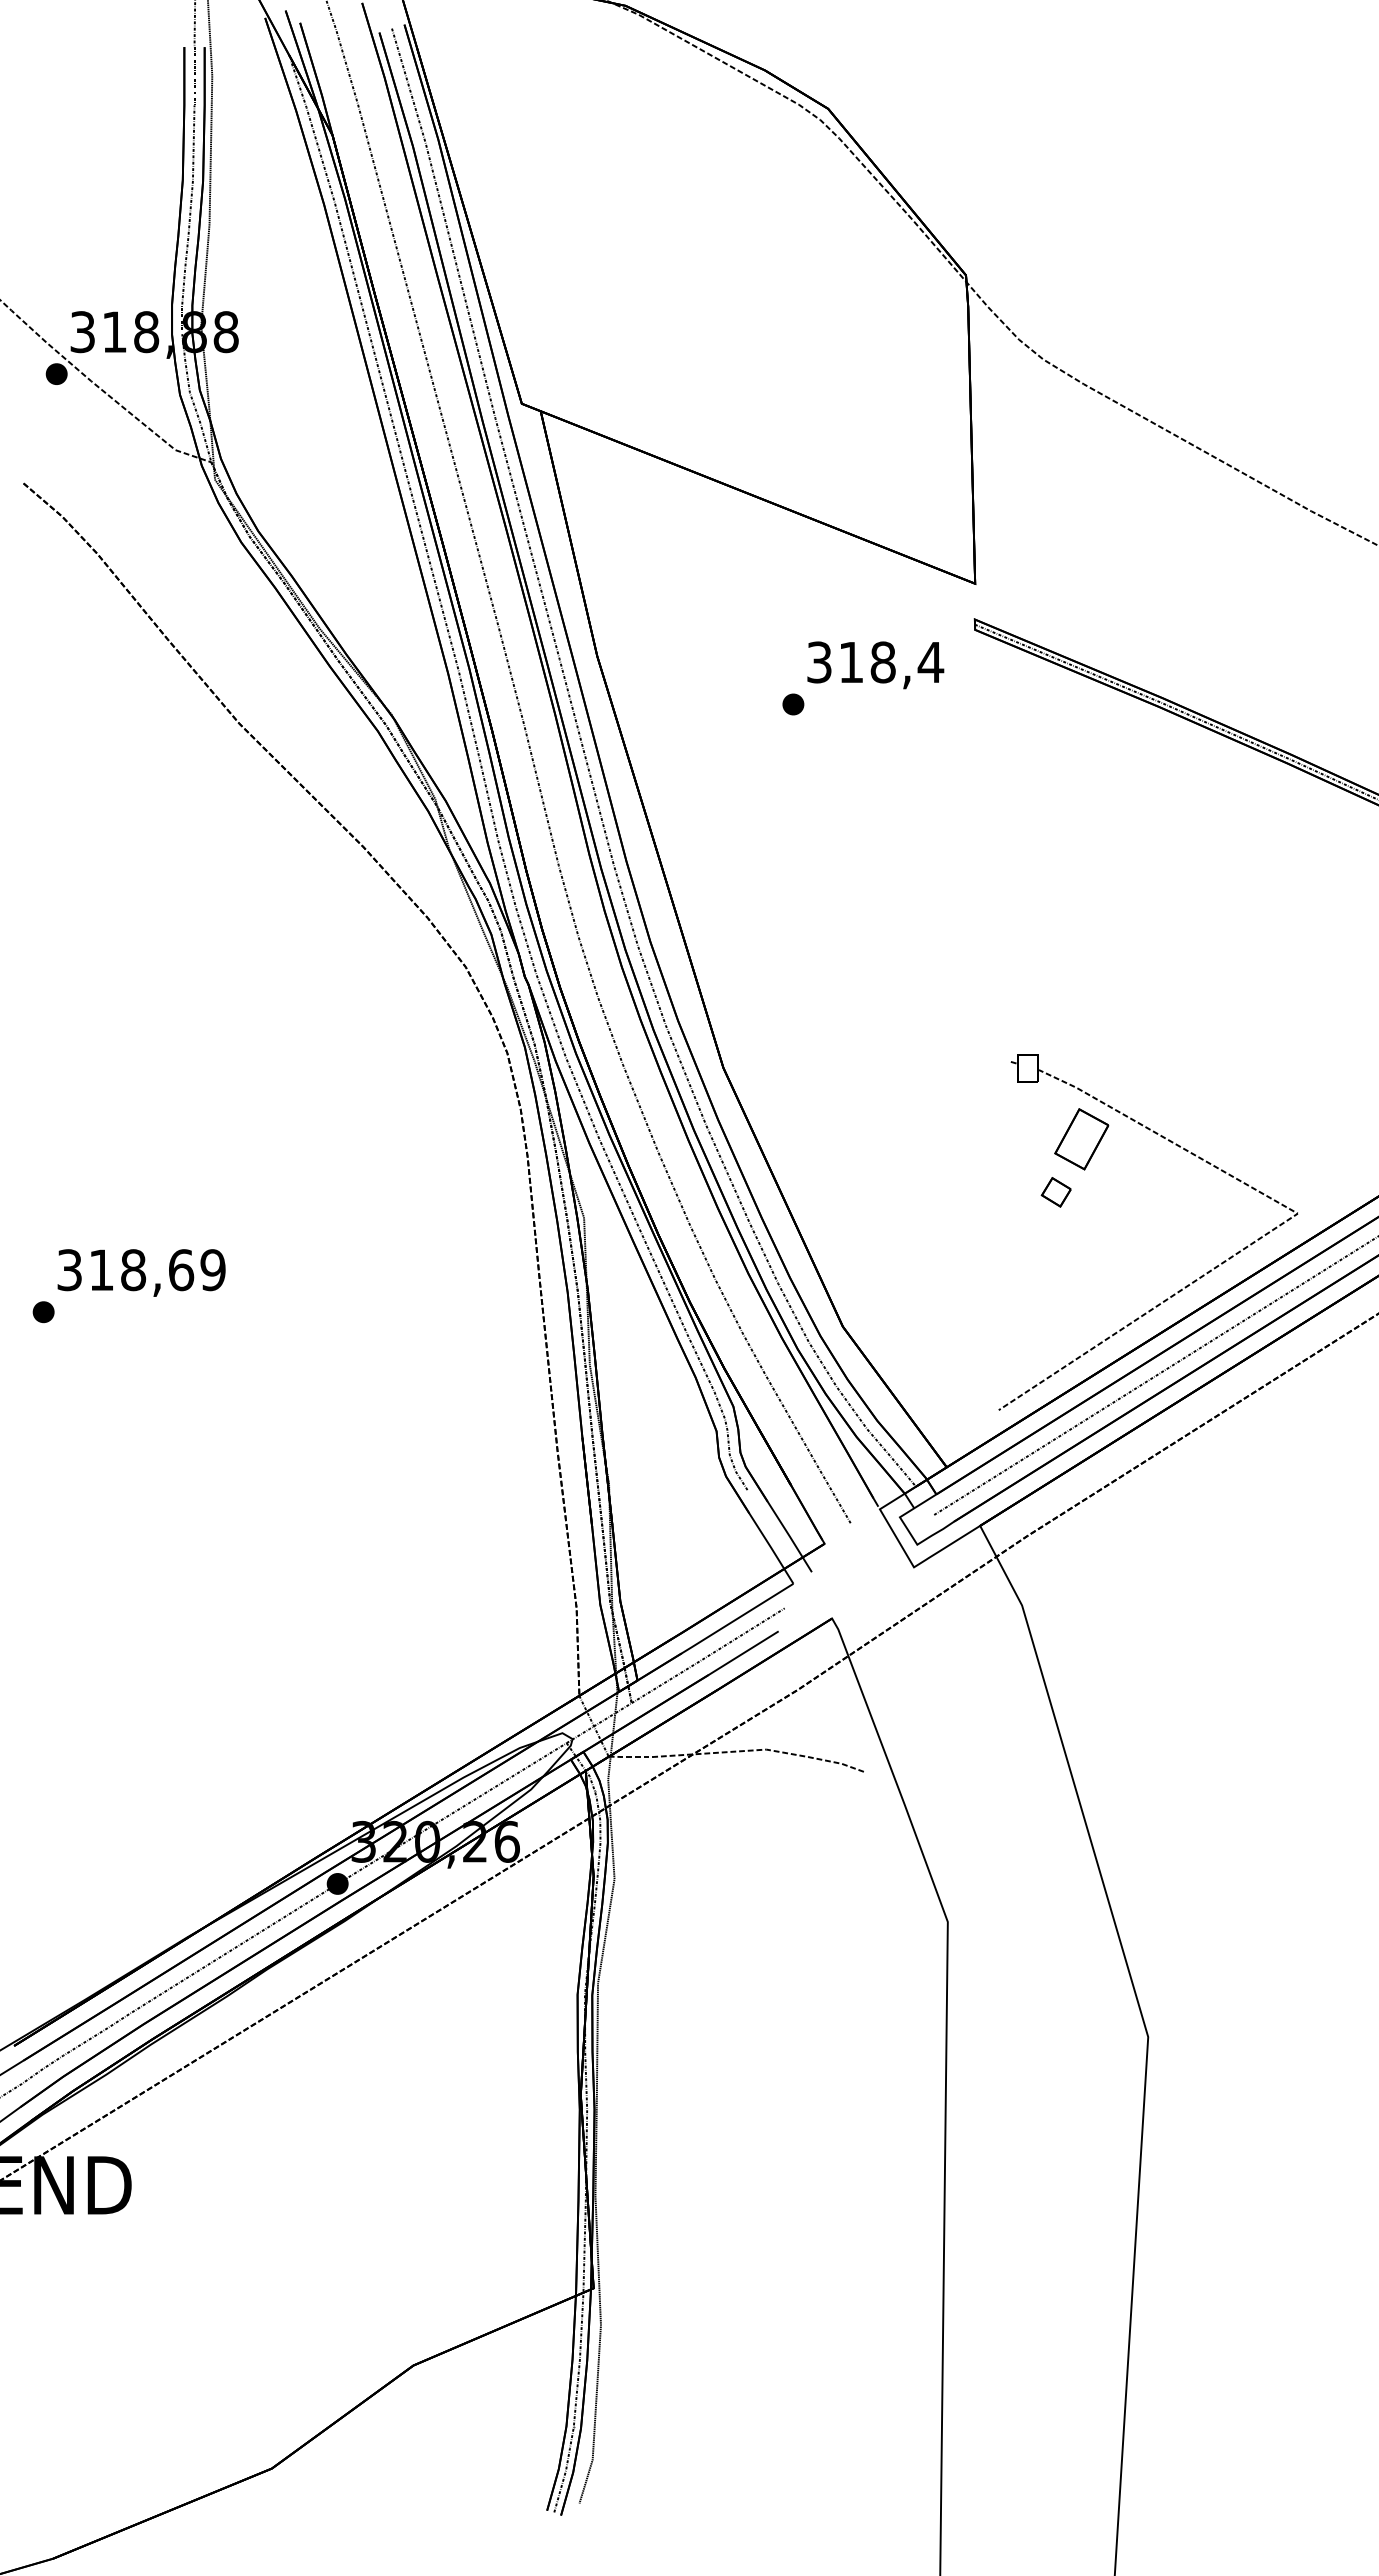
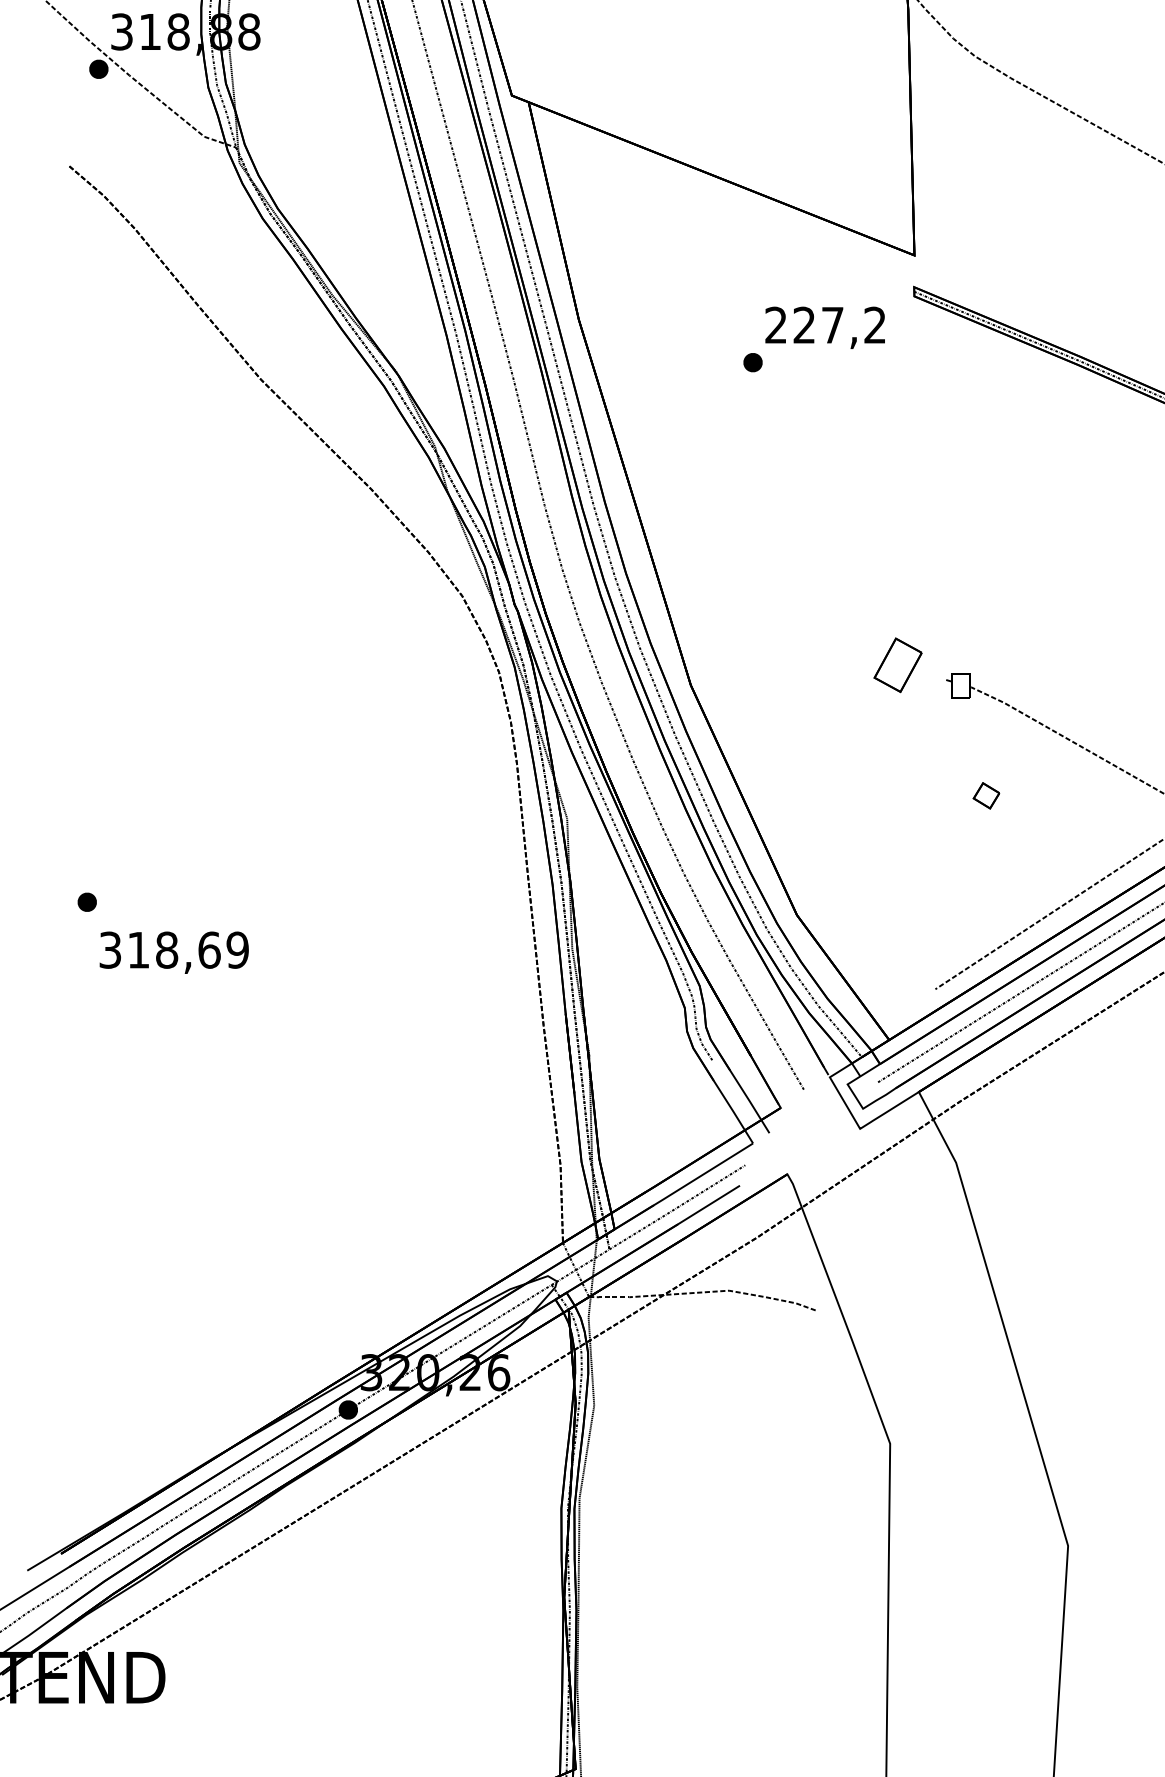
text: (875, 662) -> (825, 325), 318,4 -> 227,2
part: (1081, 1139) -> (897, 665), moved
text: (141, 1272) -> (174, 952), moved

